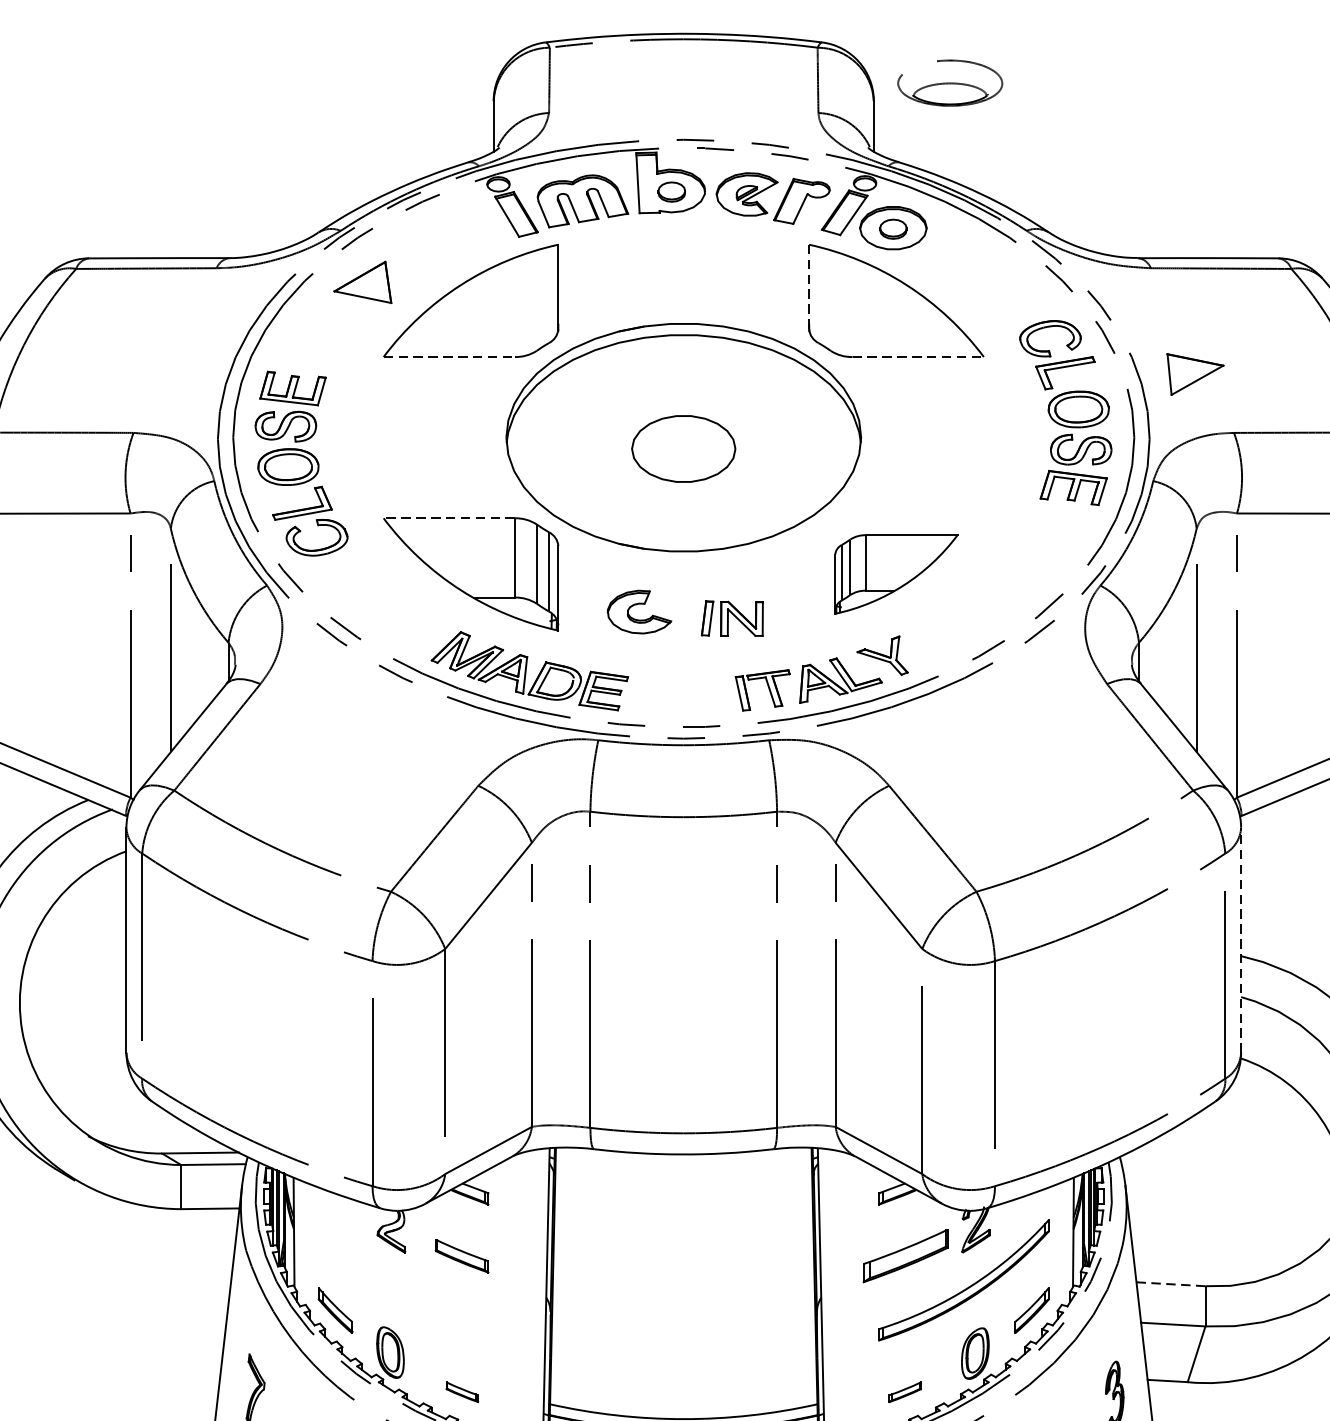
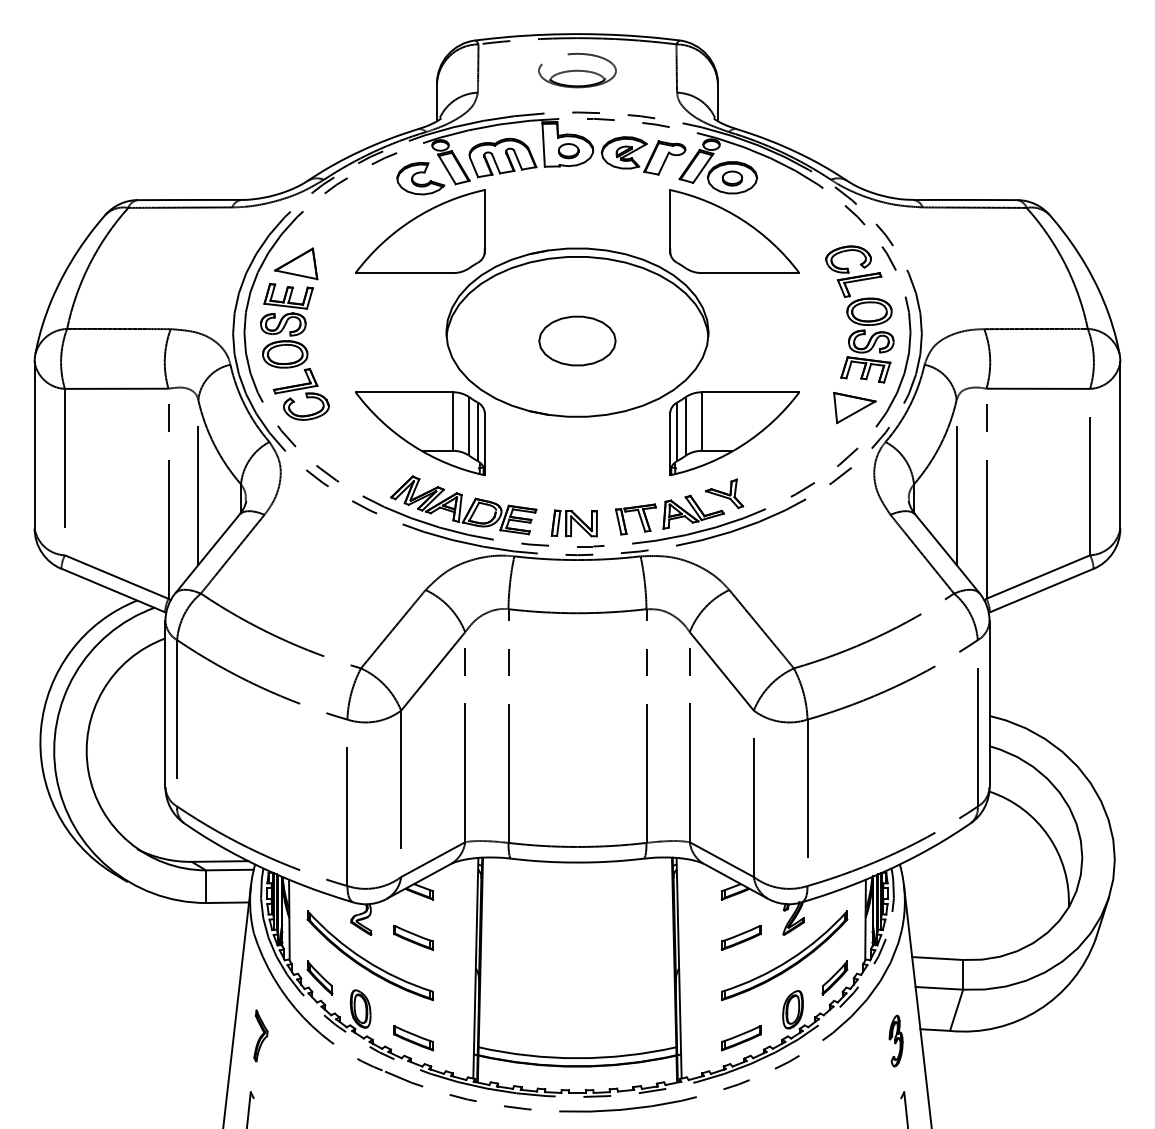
part: (950, 83) -> (577, 70), moved
part: (363, 281) -> (296, 263), moved
line: (809, 287) -> (670, 221), dashed -> solid
line: (449, 357) -> (404, 273), dashed -> solid
line: (917, 357) -> (750, 273), dashed -> solid
part: (1195, 375) -> (854, 408), moved
line: (449, 518) -> (404, 392), dashed -> solid
part: (896, 574) -> (734, 433), size x1.43
part: (639, 611) -> (420, 178), moved
part: (731, 618) -> (573, 523), moved
line: (1241, 939) -> (989, 703), dashed -> solid
part: (904, 1255) -> (740, 937), size x0.62
part: (402, 1280) -> (369, 955), added
line: (1170, 1284) -> (937, 958), dashed -> solid
part: (461, 1392) -> (413, 1038), size x1.67
part: (904, 1392) -> (740, 1038), size x1.67

